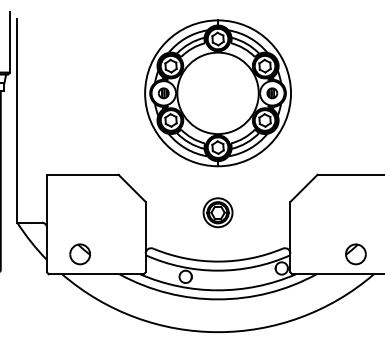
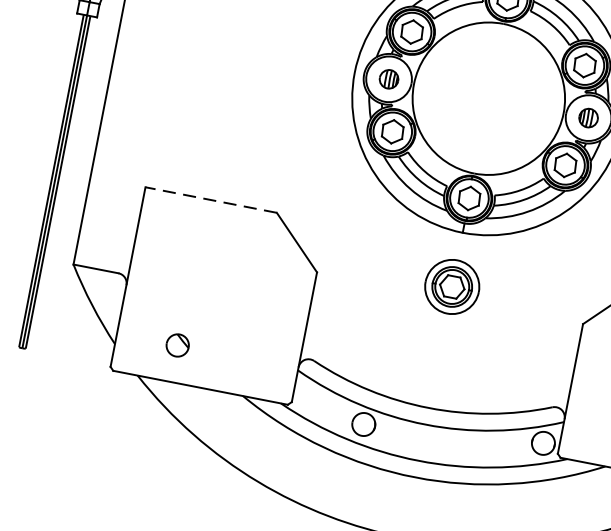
line: (82, 174) -> (210, 199), solid -> dashed
part: (217, 212) -> (451, 286), moved
part: (79, 254) -> (176, 345), size x0.6

